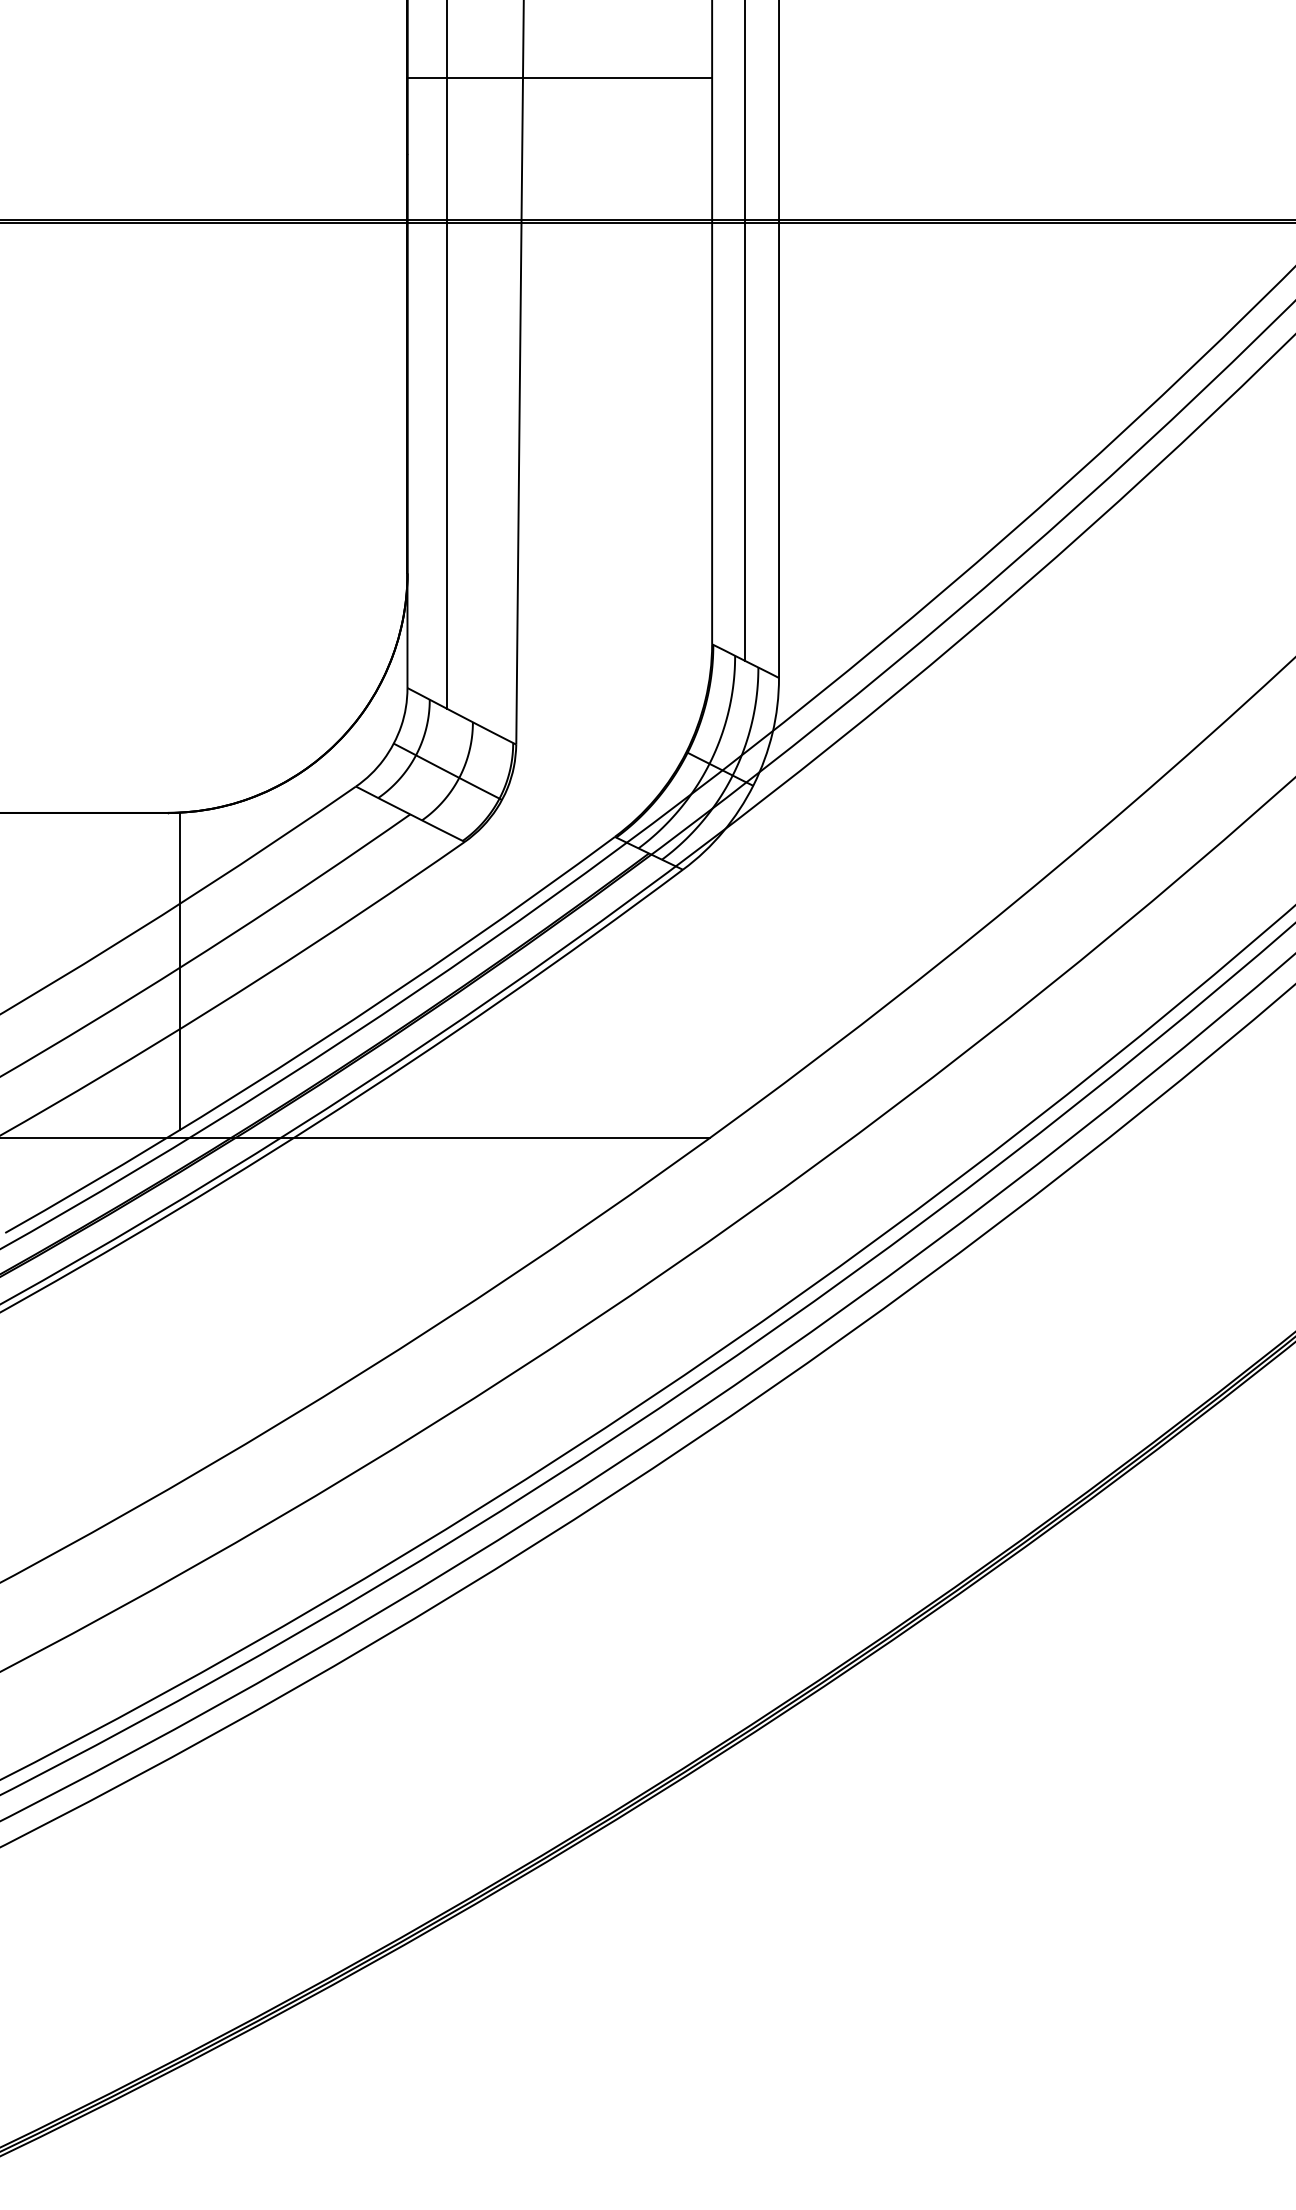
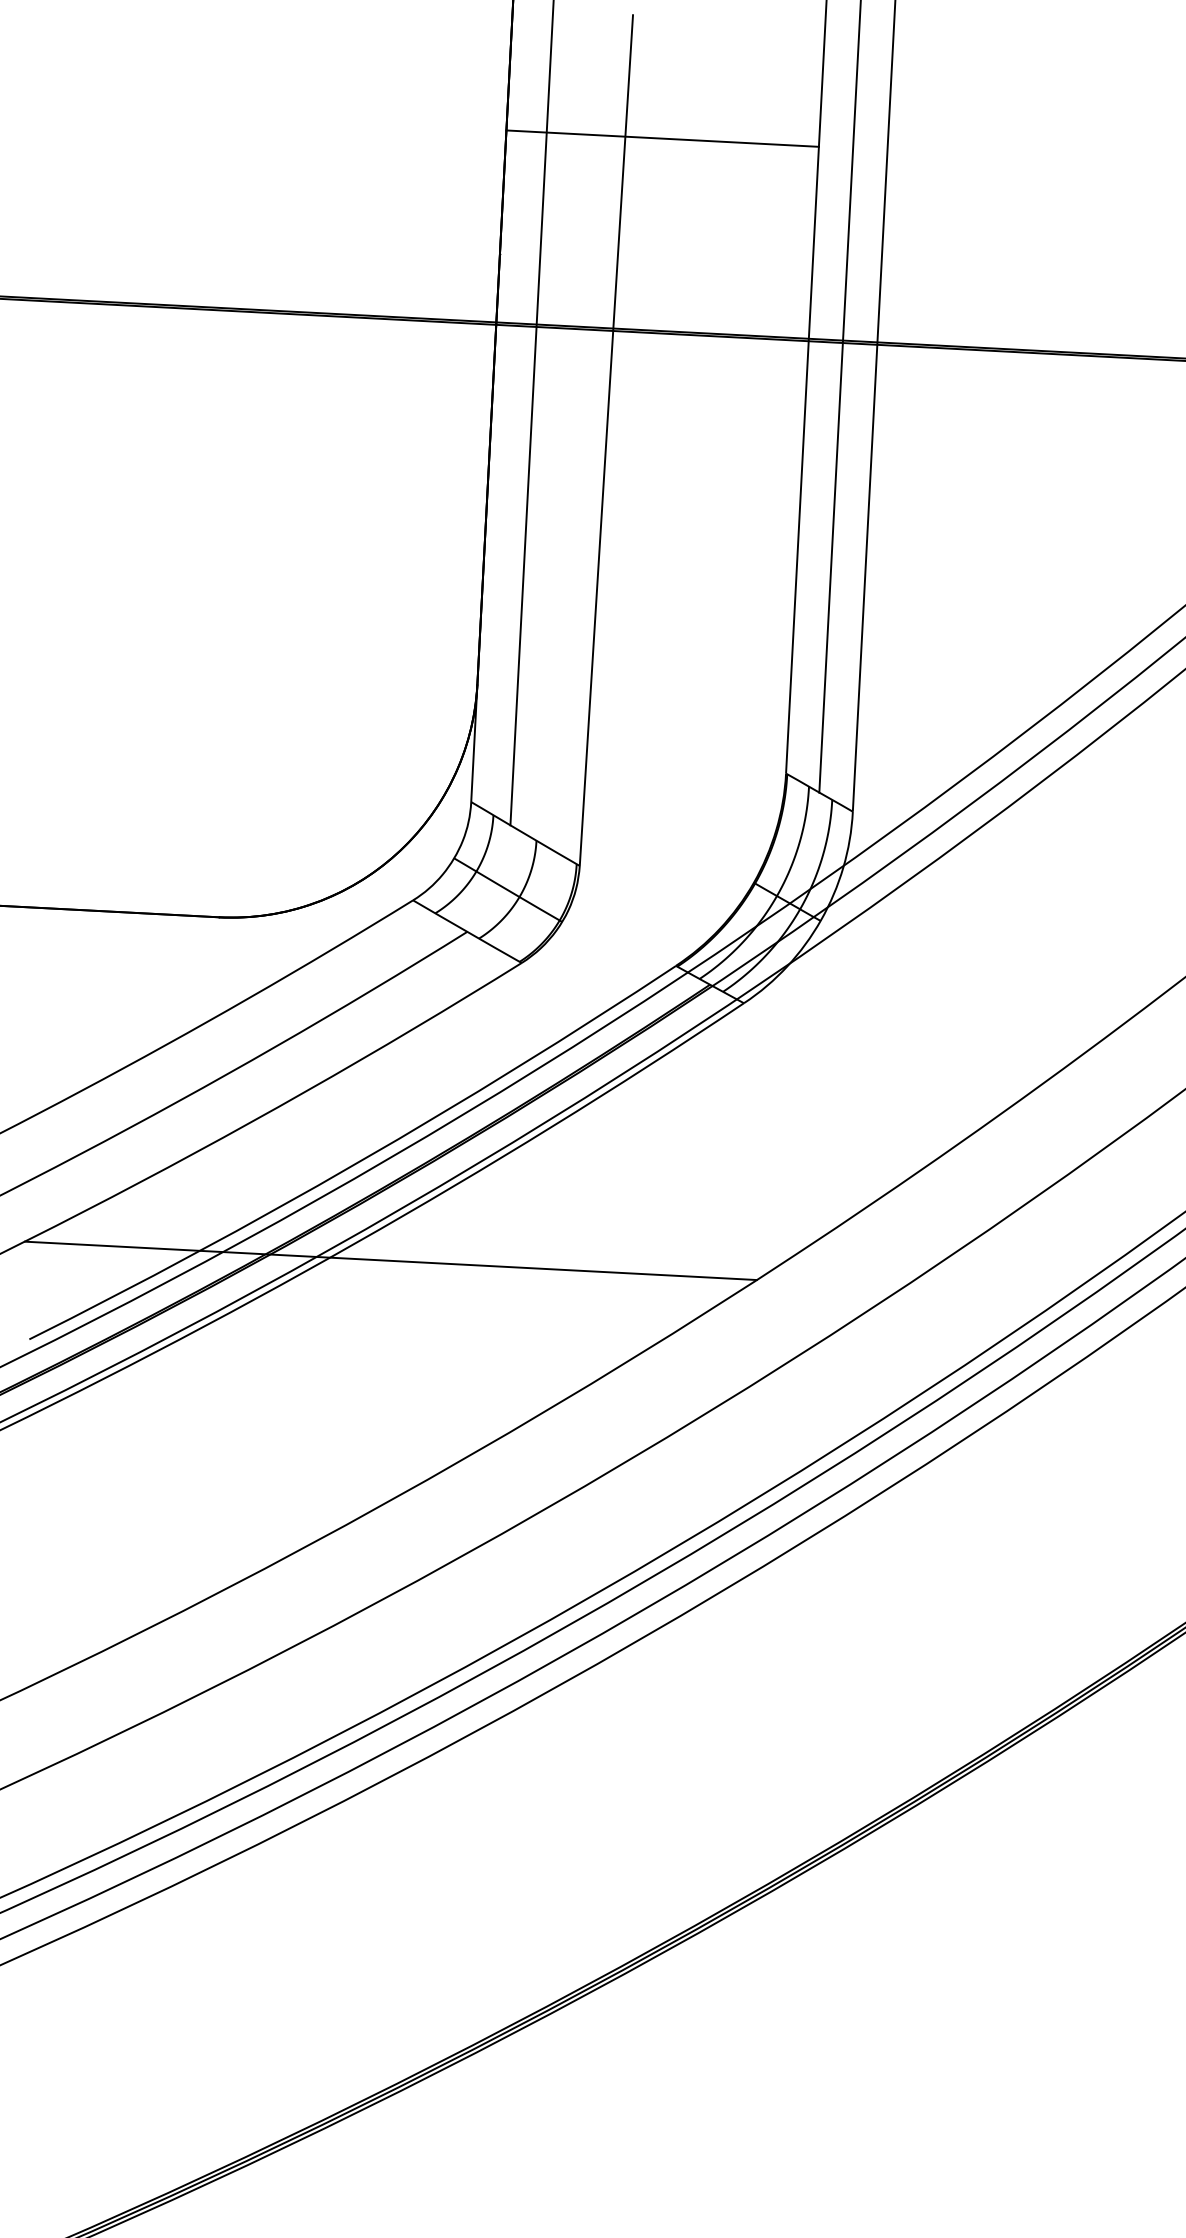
line: (559, 78) -> (662, 138), moved
line: (179, 971) -> (222, 1080), removed

